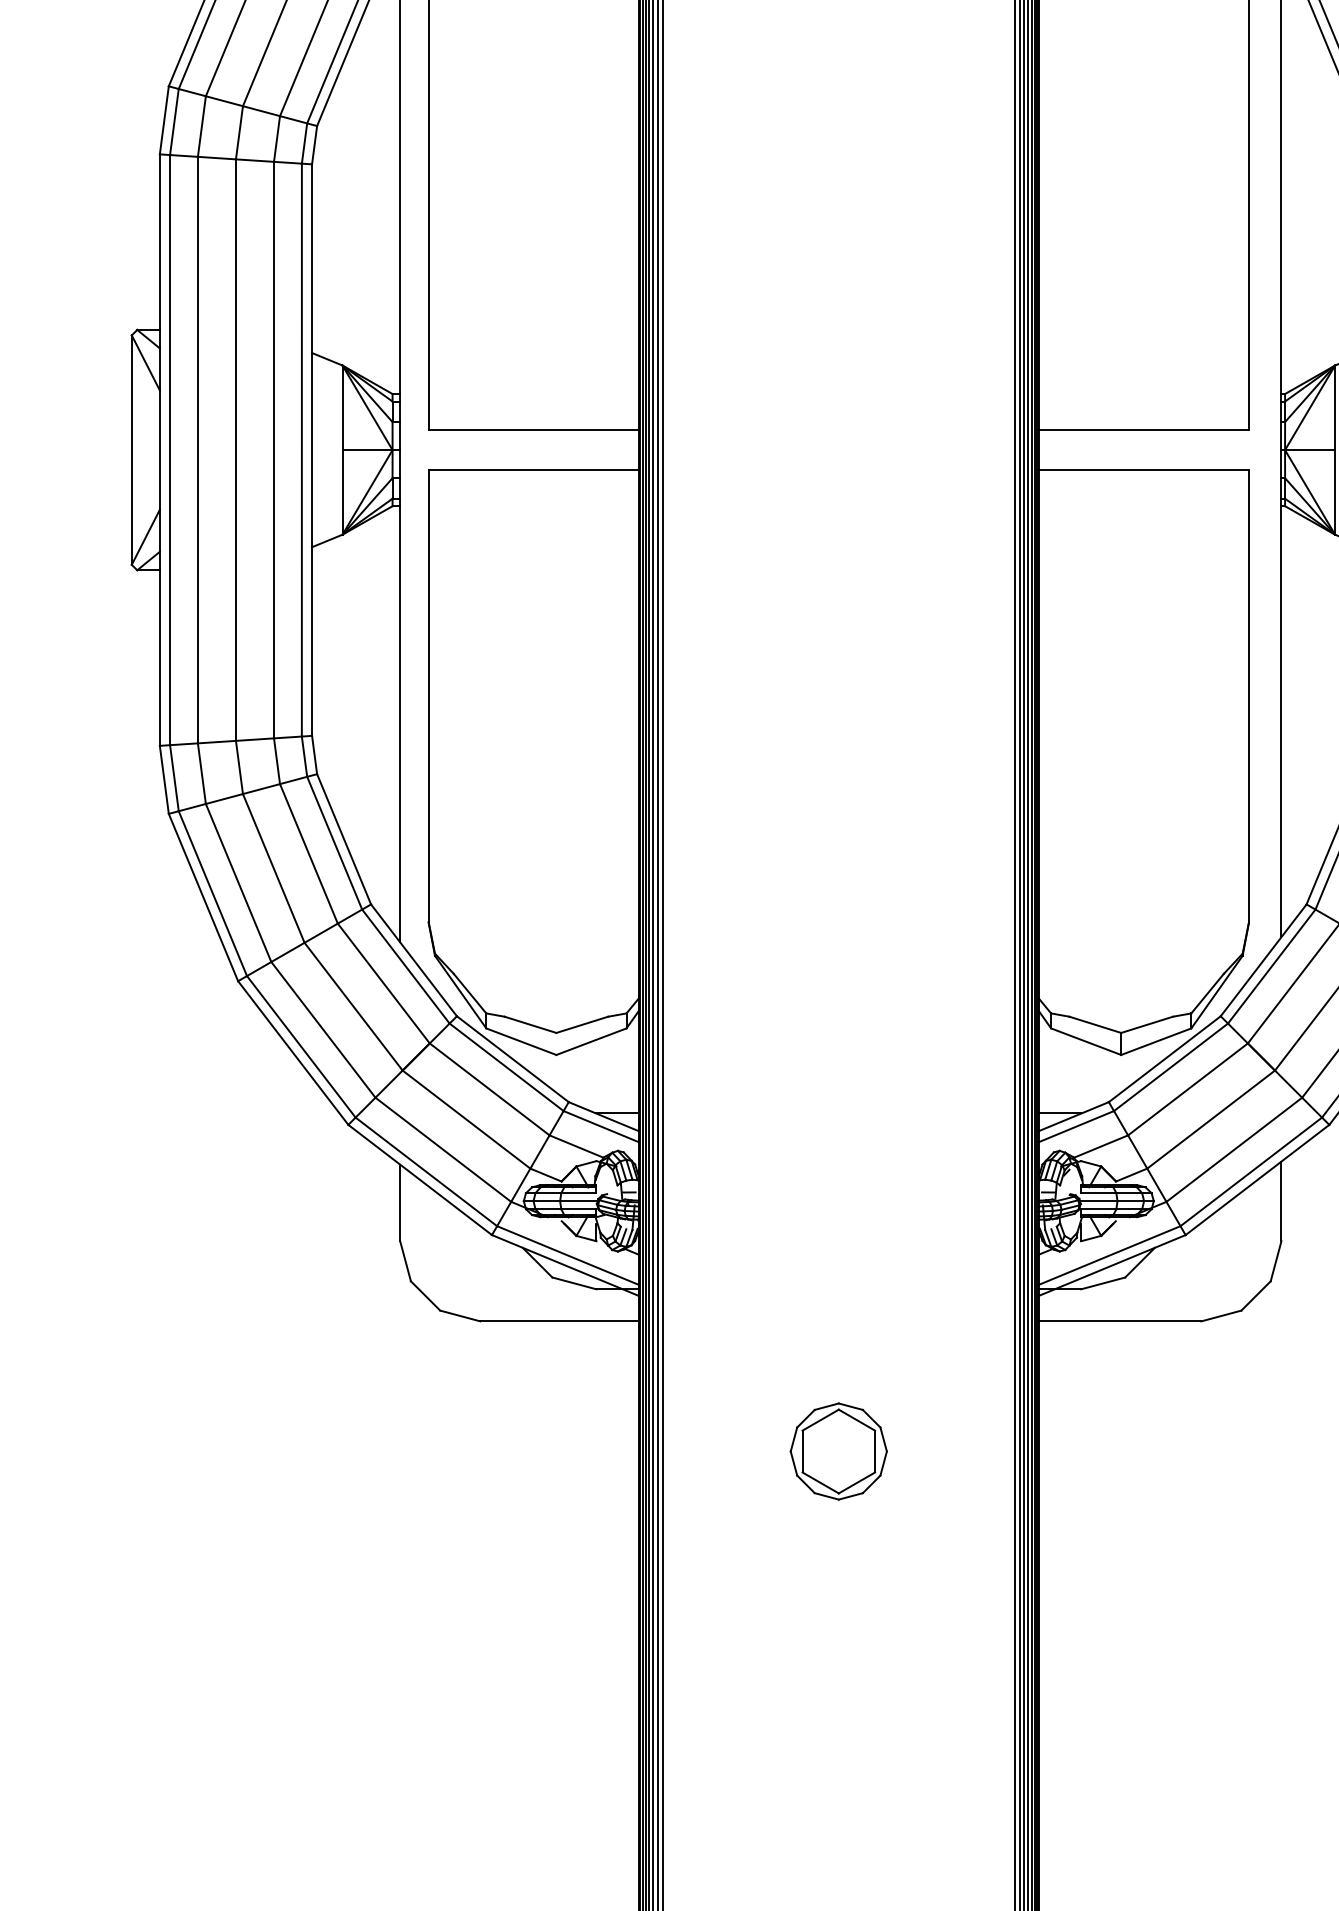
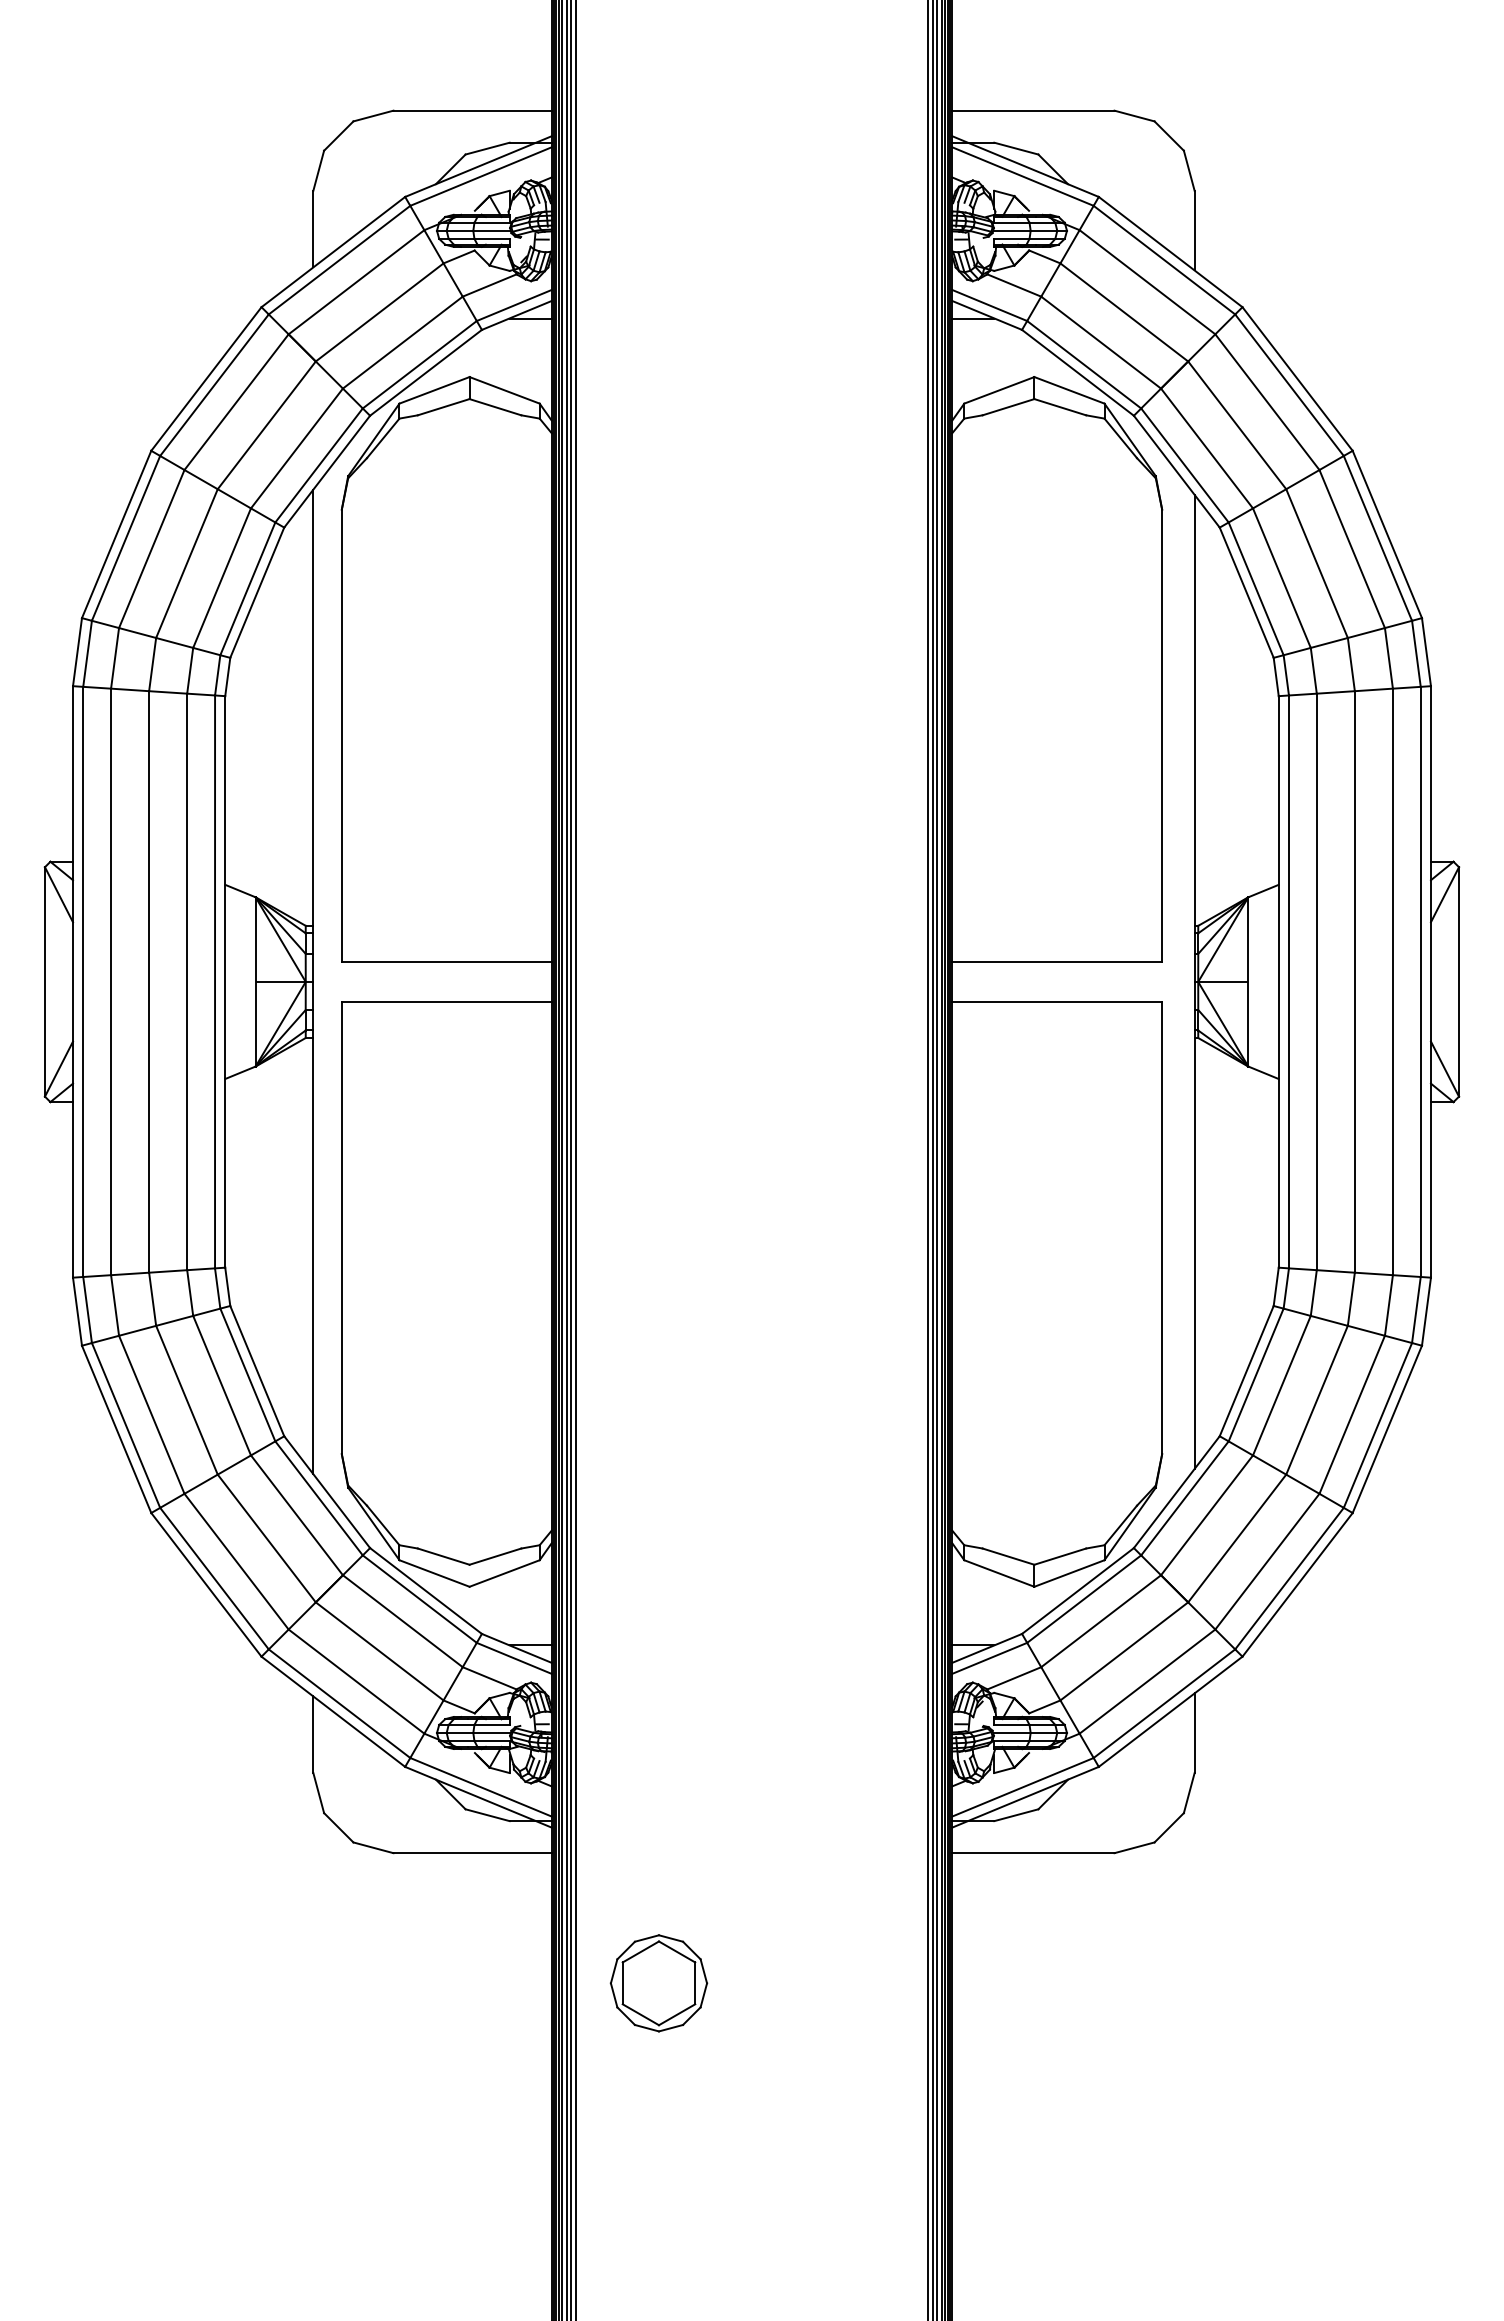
part: (838, 1451) -> (658, 1983), moved

